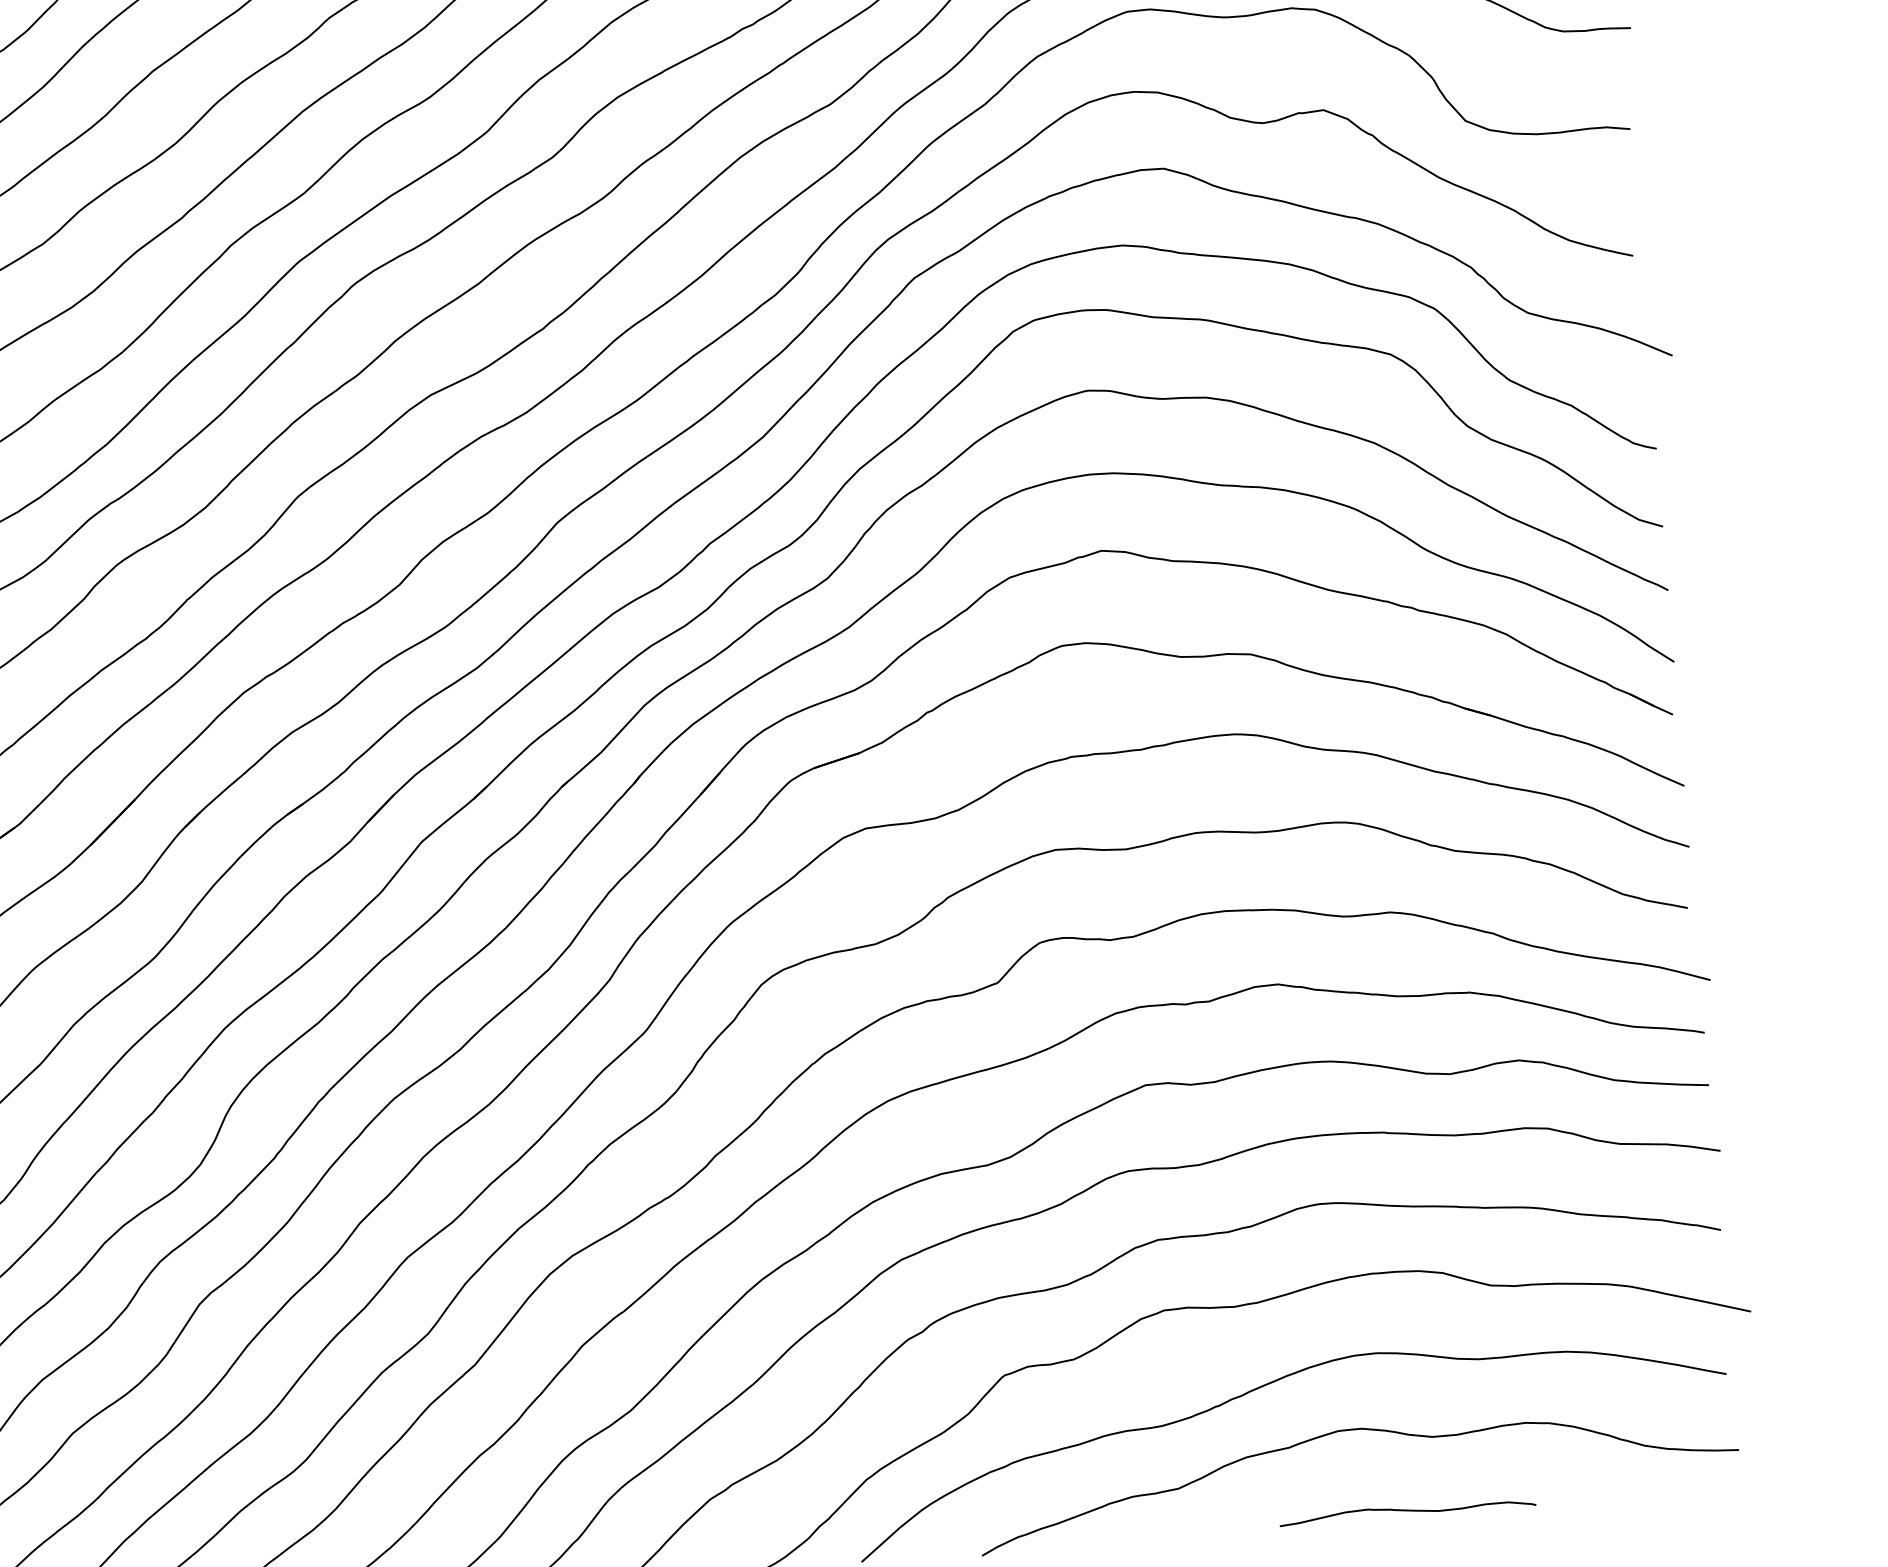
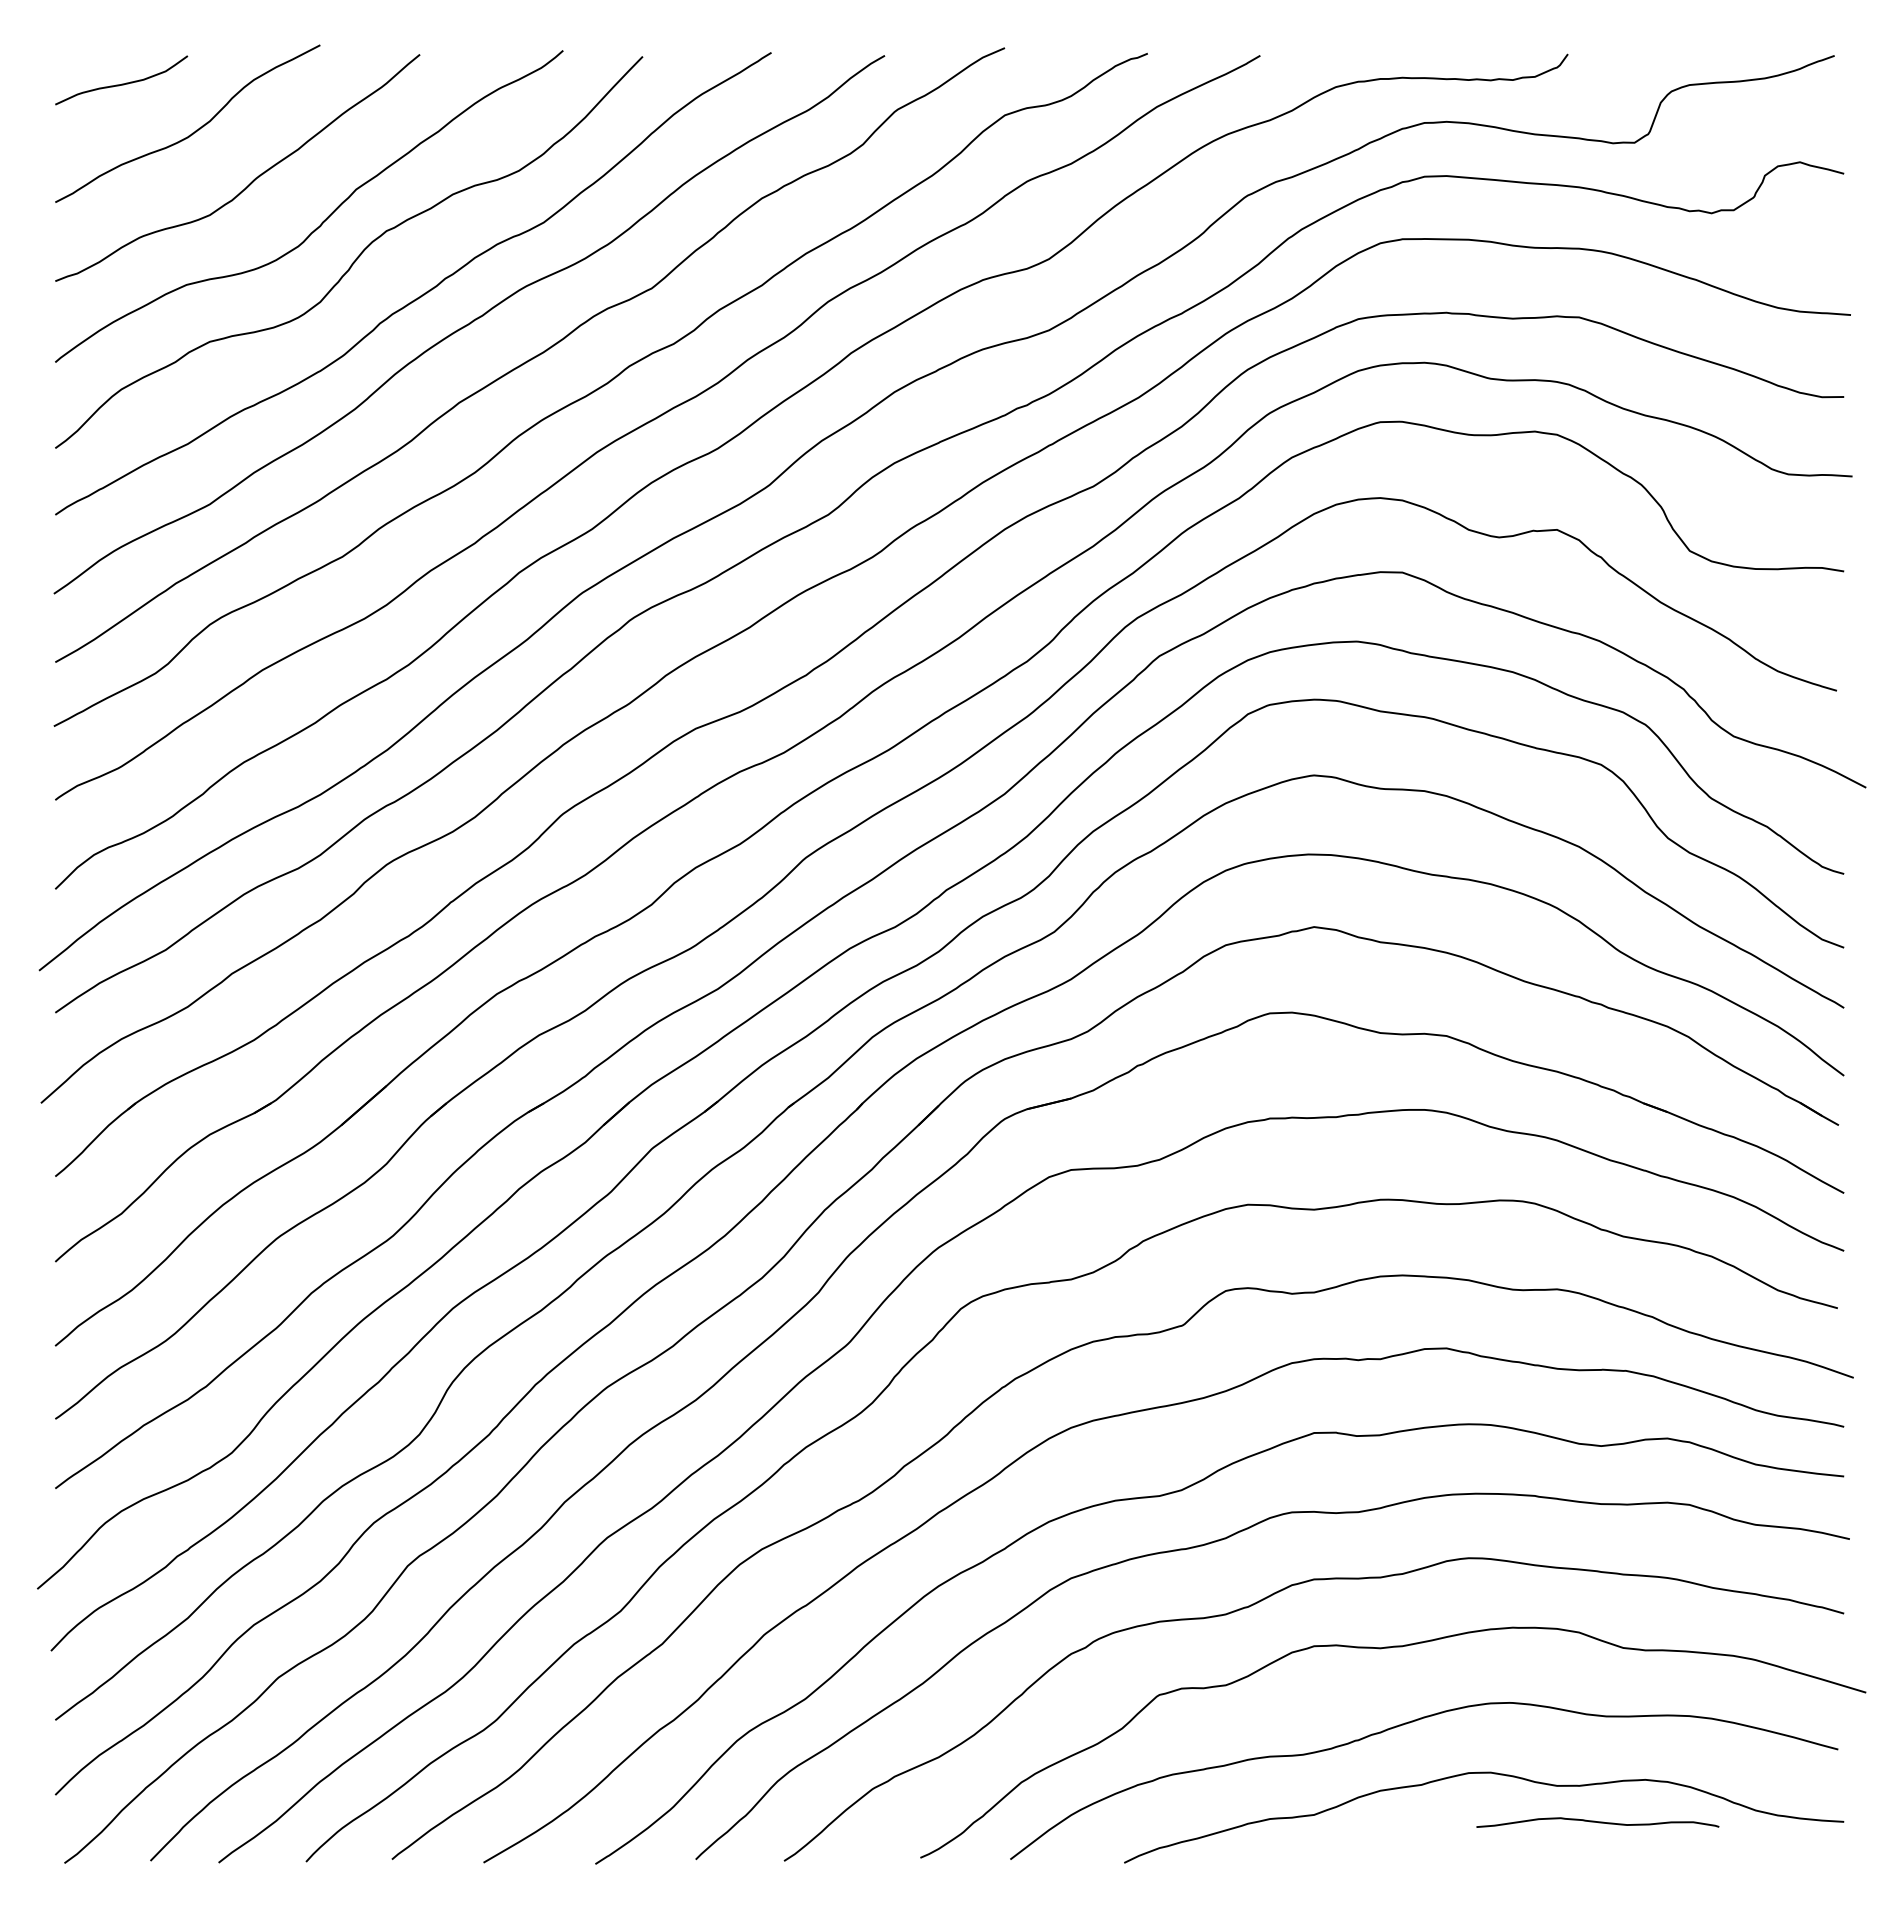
curve: (1407, 1510) -> (1597, 1822), moved

